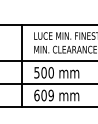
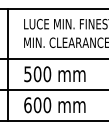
text: (50, 95) -> (46, 105), 609 -> 600

